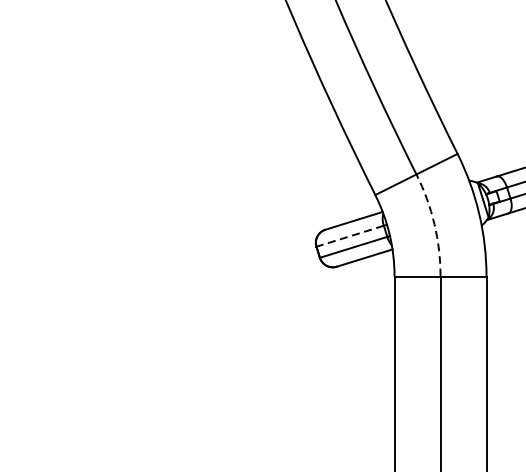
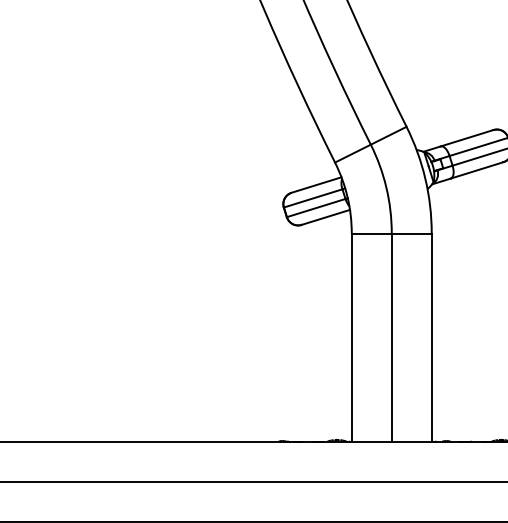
arc: (434, 223) -> (386, 187), dashed -> solid
line: (350, 236) -> (313, 198), dashed -> solid

